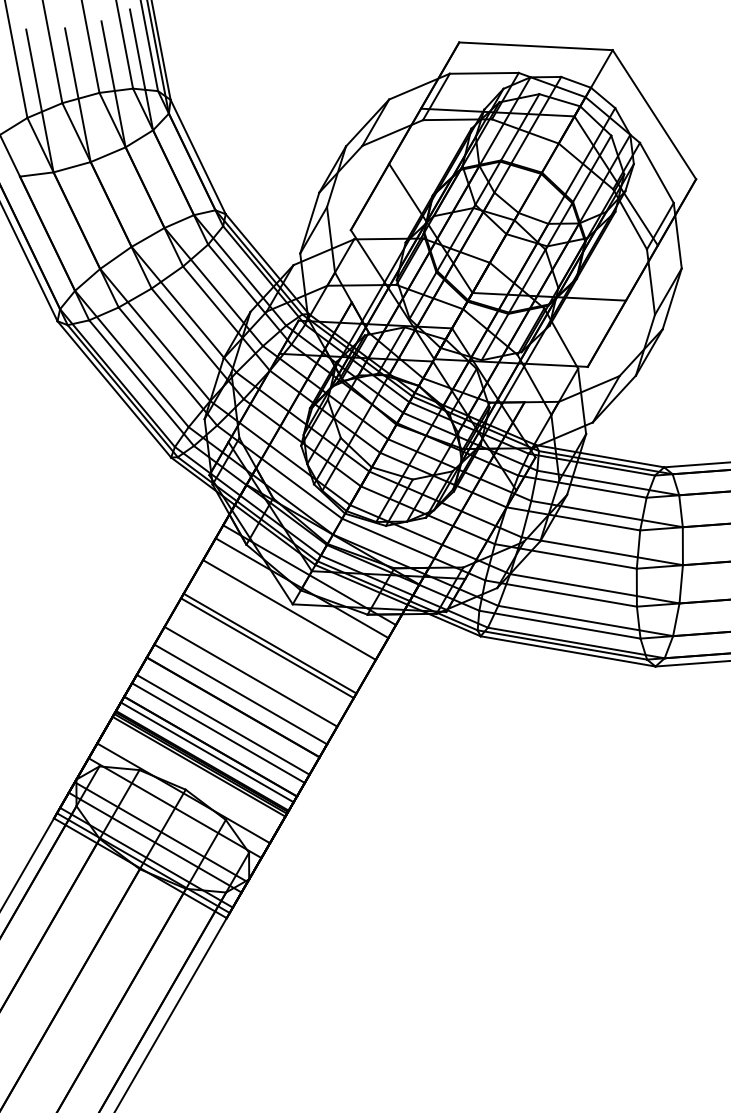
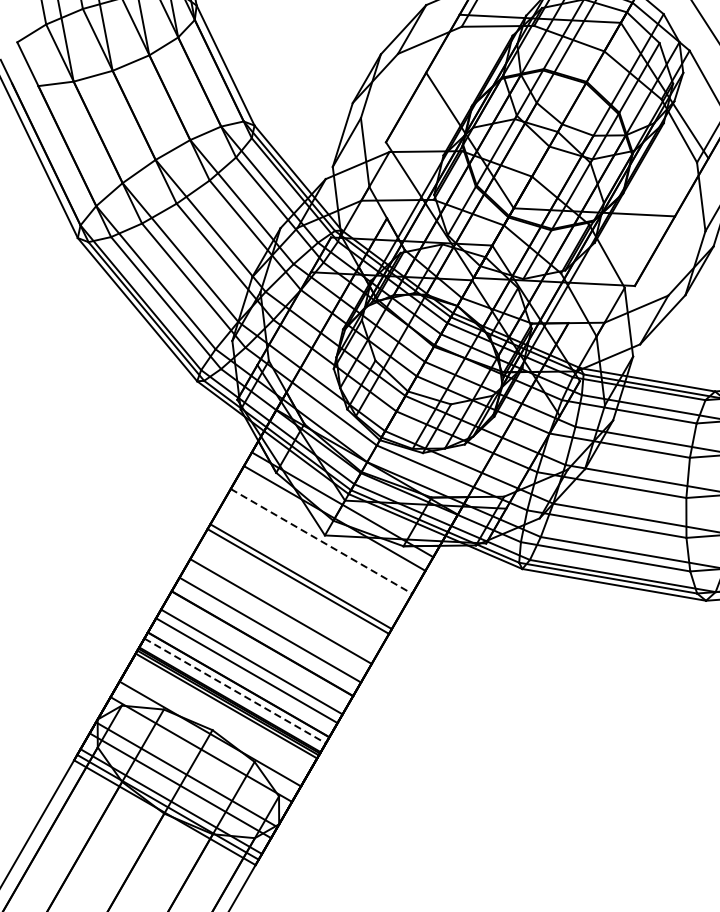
line: (289, 610) -> (321, 541), solid -> dashed
line: (207, 752) -> (235, 691), solid -> dashed

